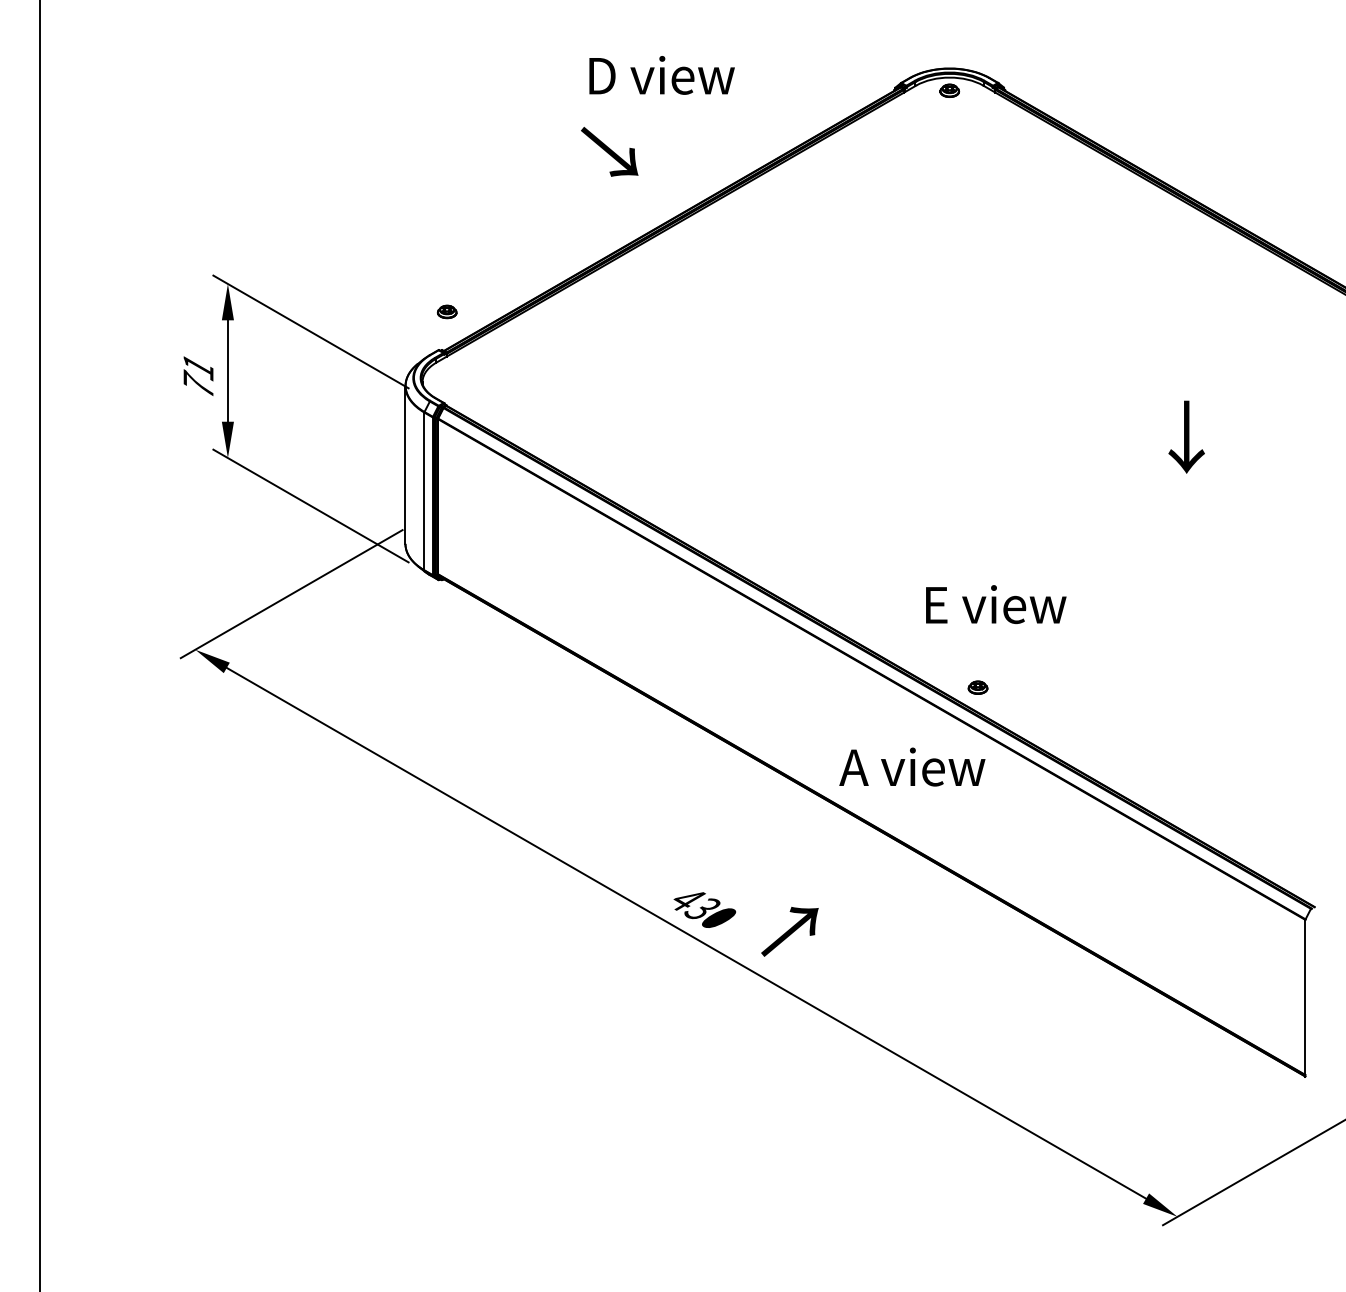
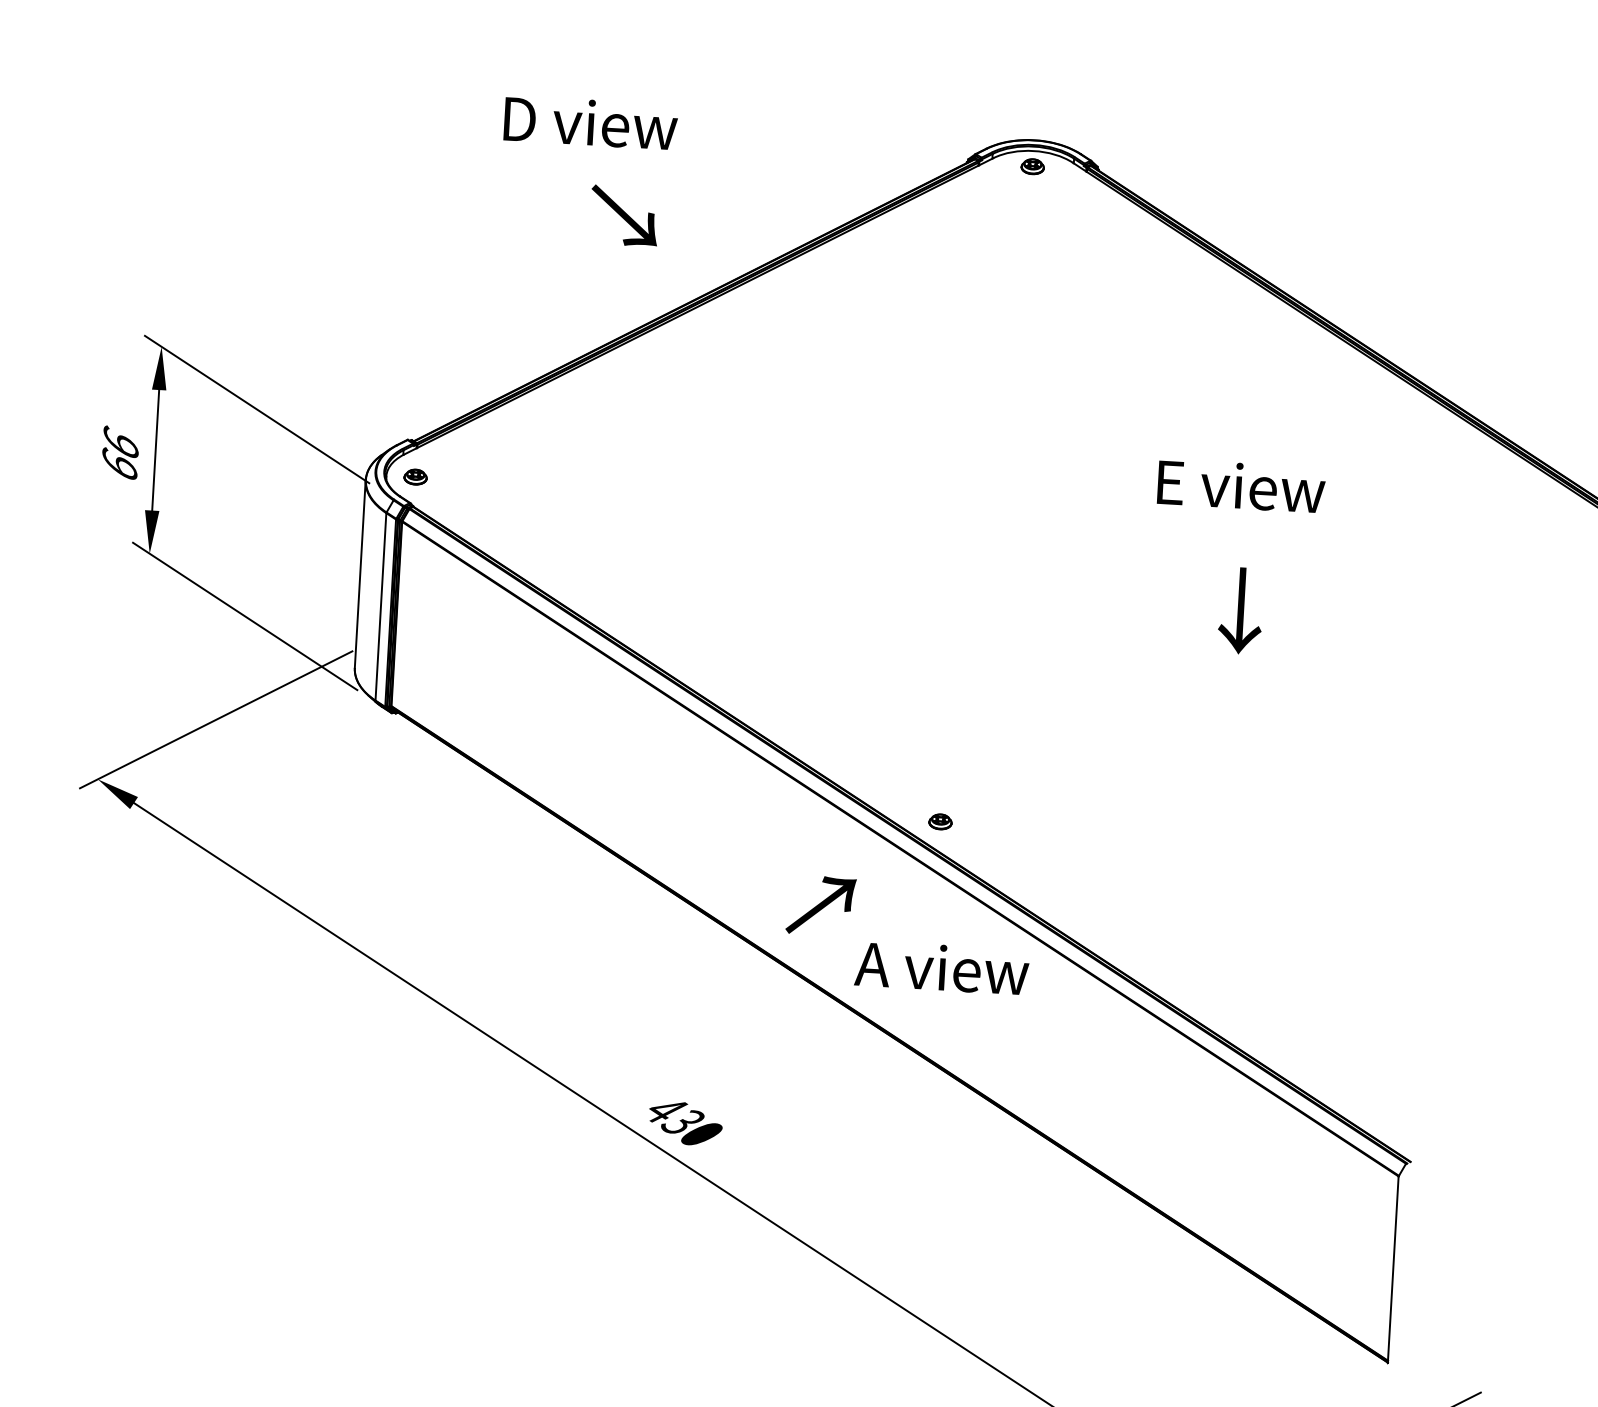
text: (661, 75) -> (590, 122), moved
part: (446, 311) -> (414, 476), moved
text: (198, 374) -> (120, 452), 71 -> 66
text: (1186, 436) -> (1240, 610), moved
text: (996, 604) -> (1241, 486), moved
part: (977, 687) -> (939, 821), moved
text: (789, 931) -> (820, 905), moved

